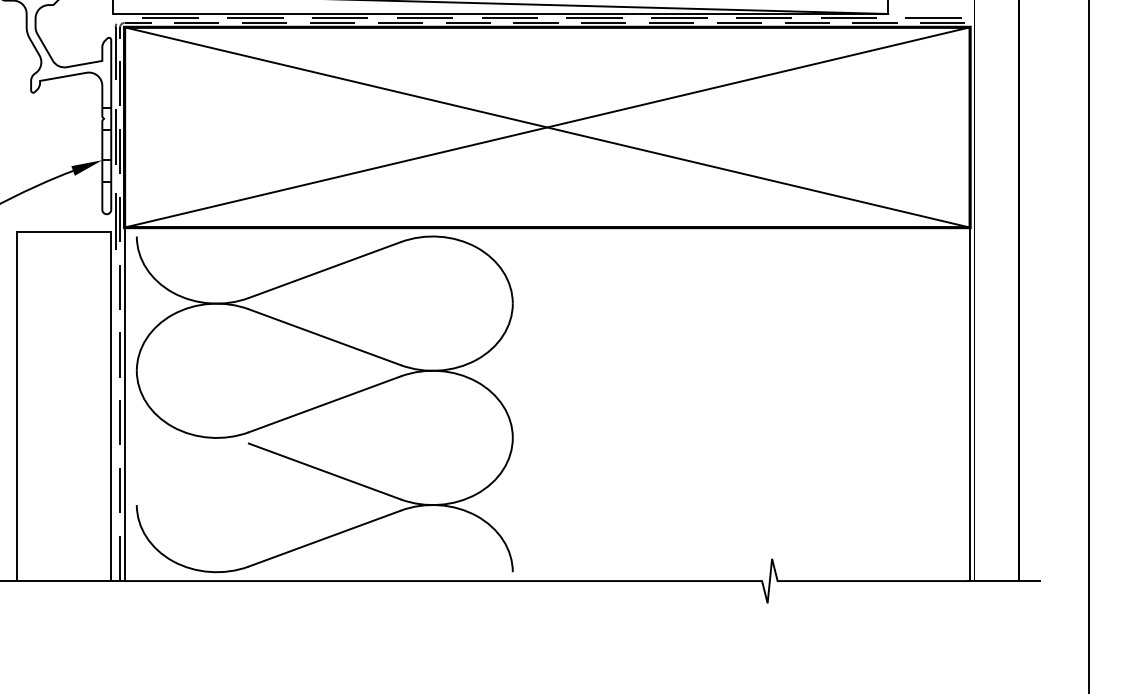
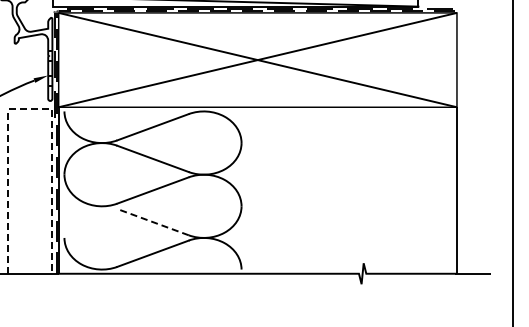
line: (64, 232) -> (30, 109), solid -> dashed
line: (323, 470) -> (152, 221), solid -> dashed

